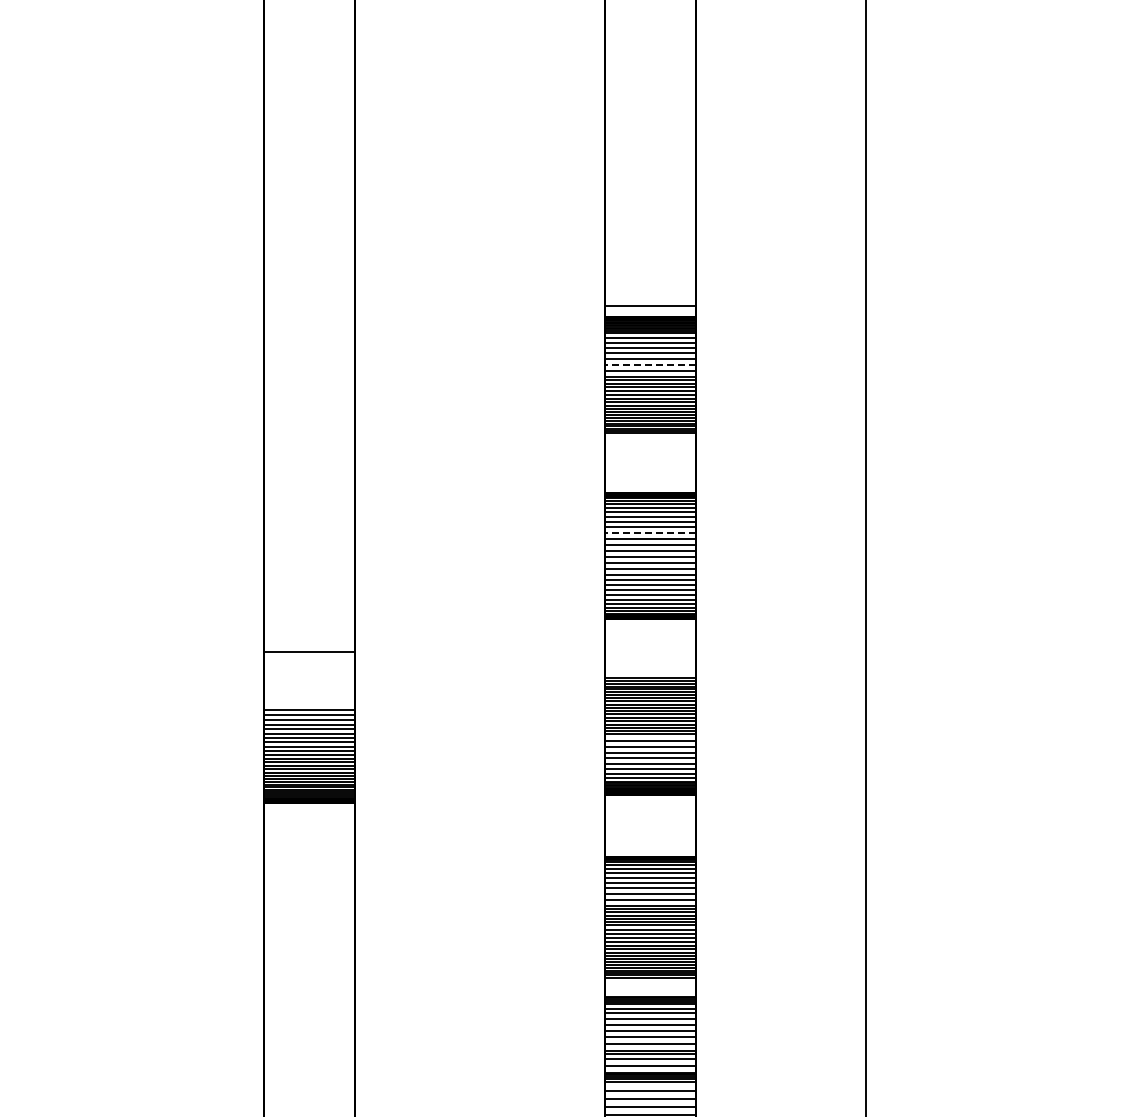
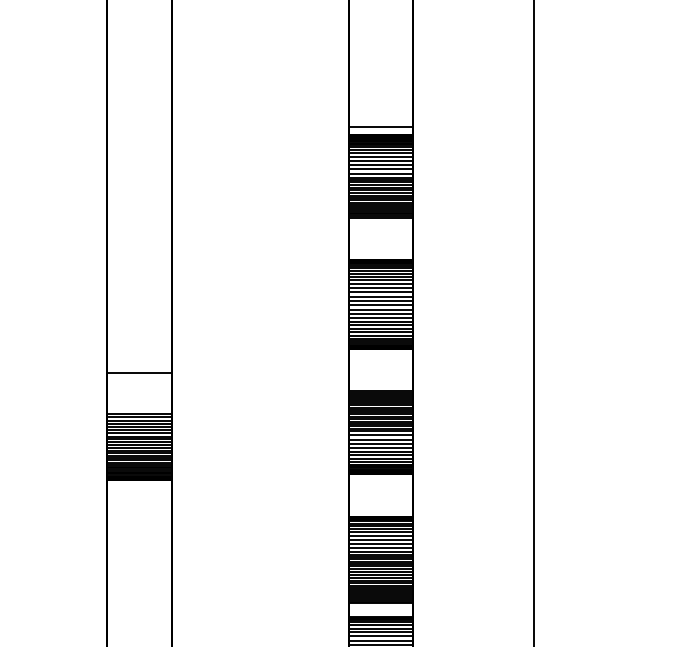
line: (650, 365) -> (381, 169), dashed -> solid
line: (650, 532) -> (381, 287), dashed -> solid

